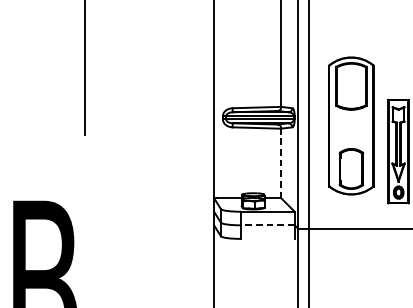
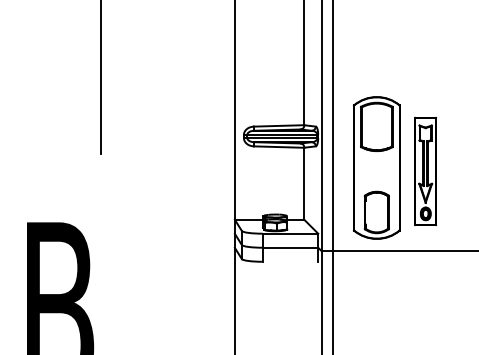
part: (351, 125) -> (376, 167), moved
line: (281, 163) -> (304, 183), dashed -> solid
line: (267, 225) -> (290, 247), dashed -> solid

